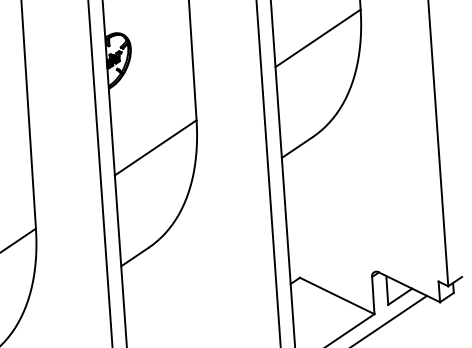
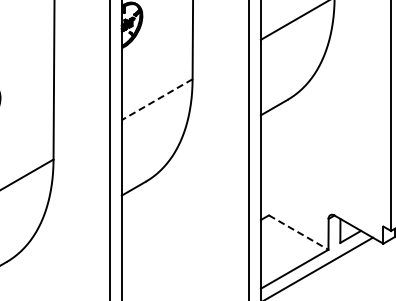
line: (156, 147) -> (157, 99), solid -> dashed
line: (338, 295) -> (299, 232), solid -> dashed

